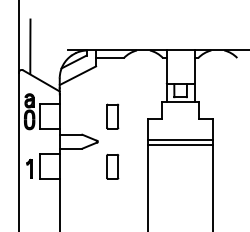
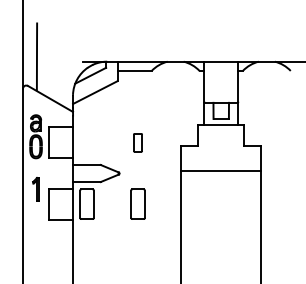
part: (112, 116) -> (137, 142), size x0.6
line: (180, 144) -> (221, 177), removed
part: (70, 166) -> (86, 203), added
part: (29, 169) -> (35, 189), moved

